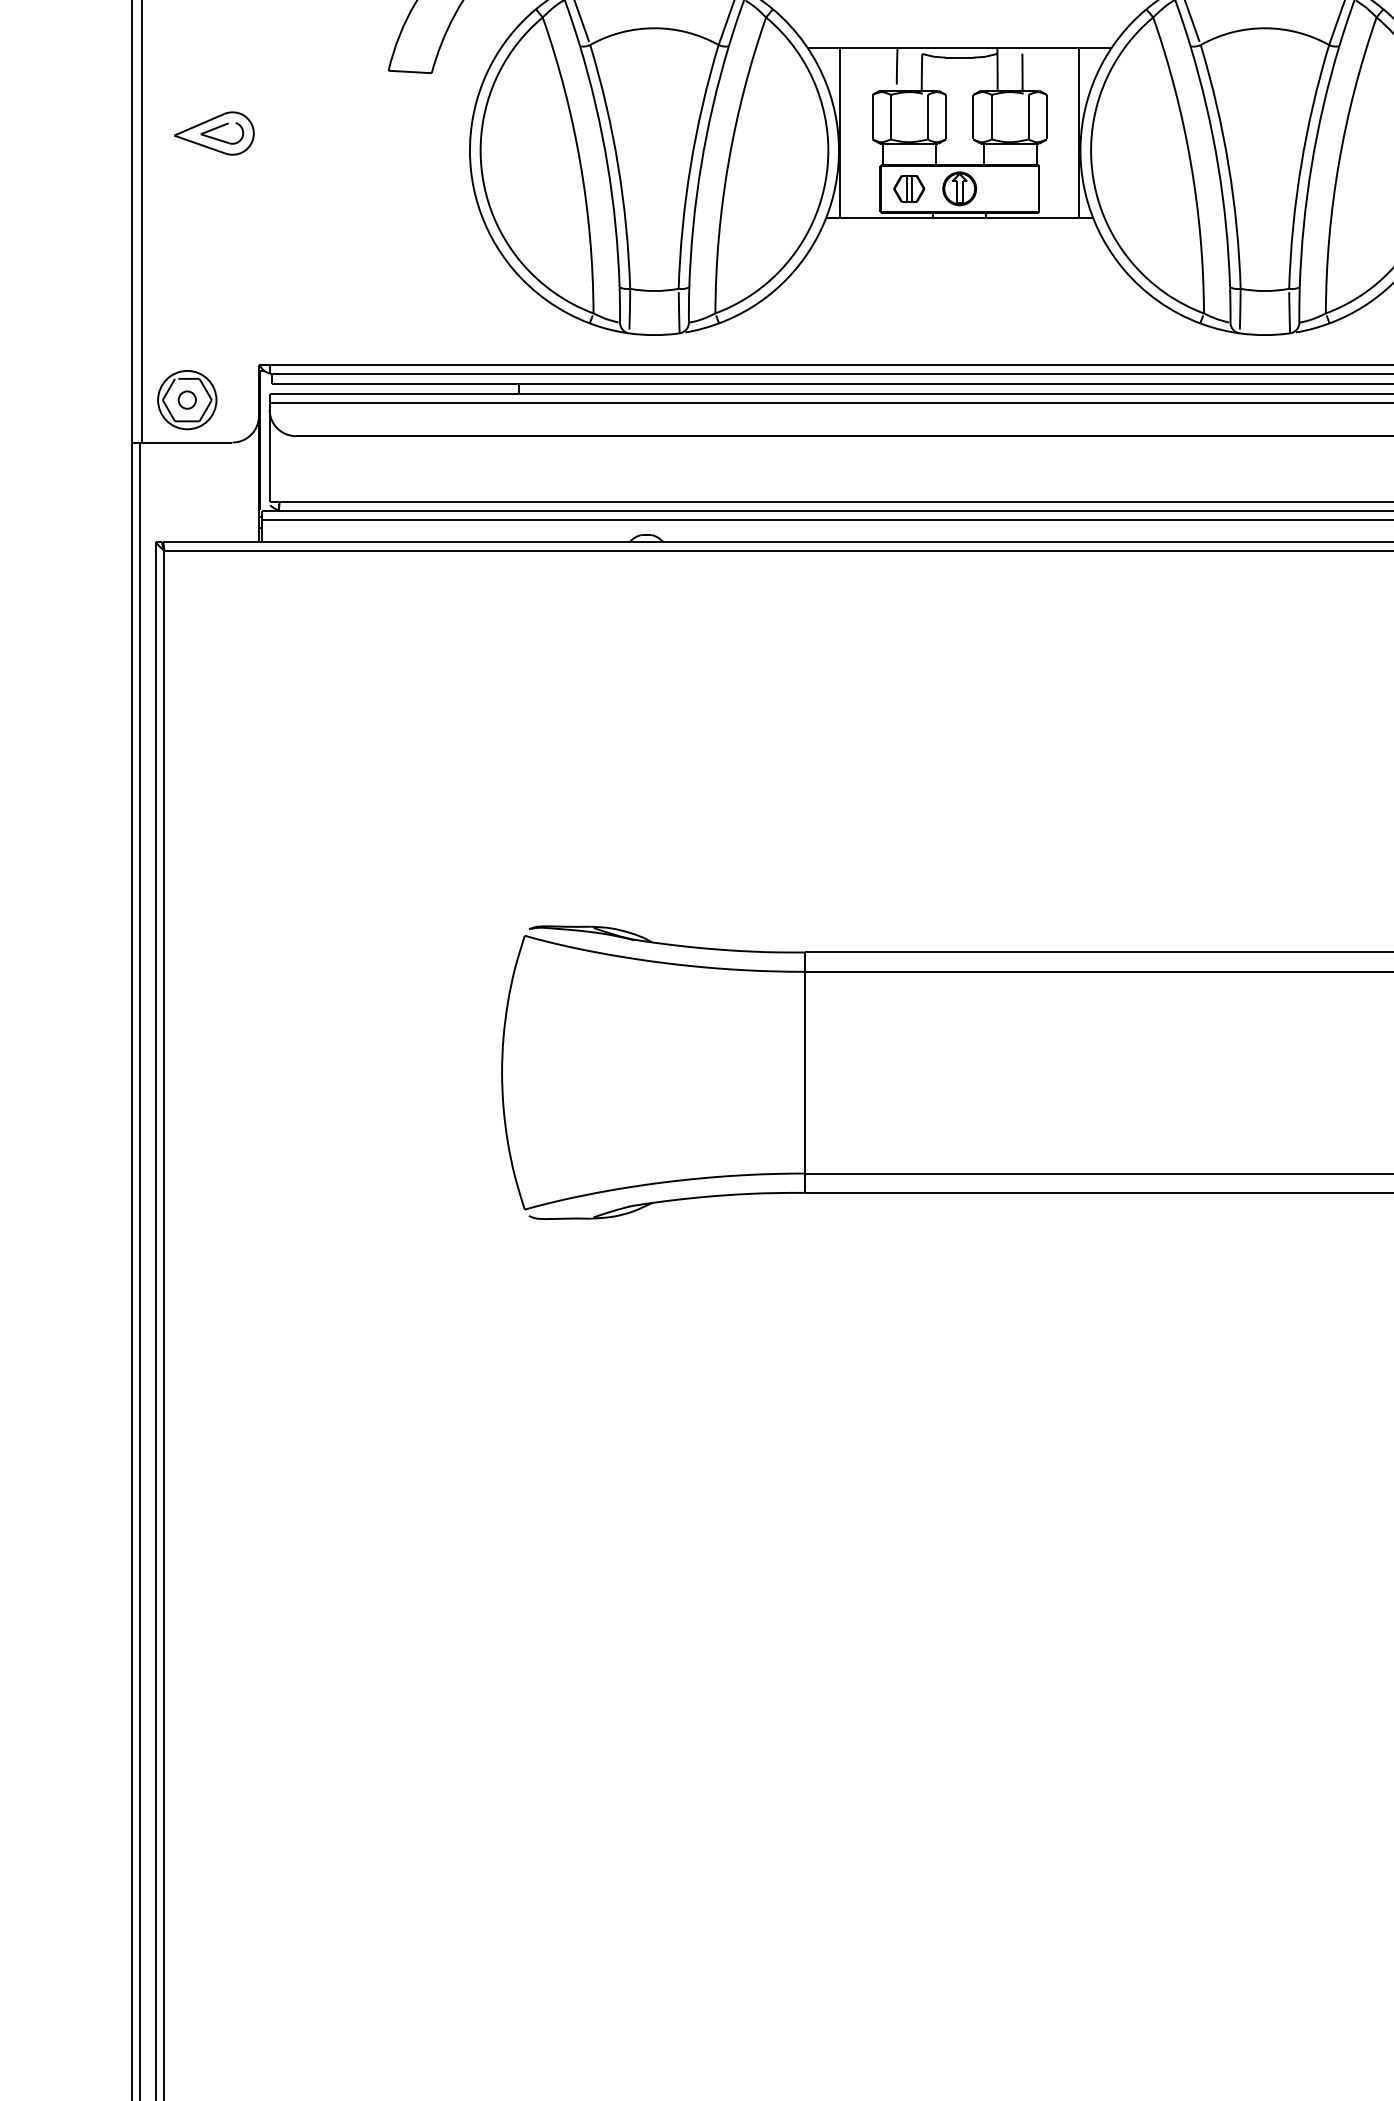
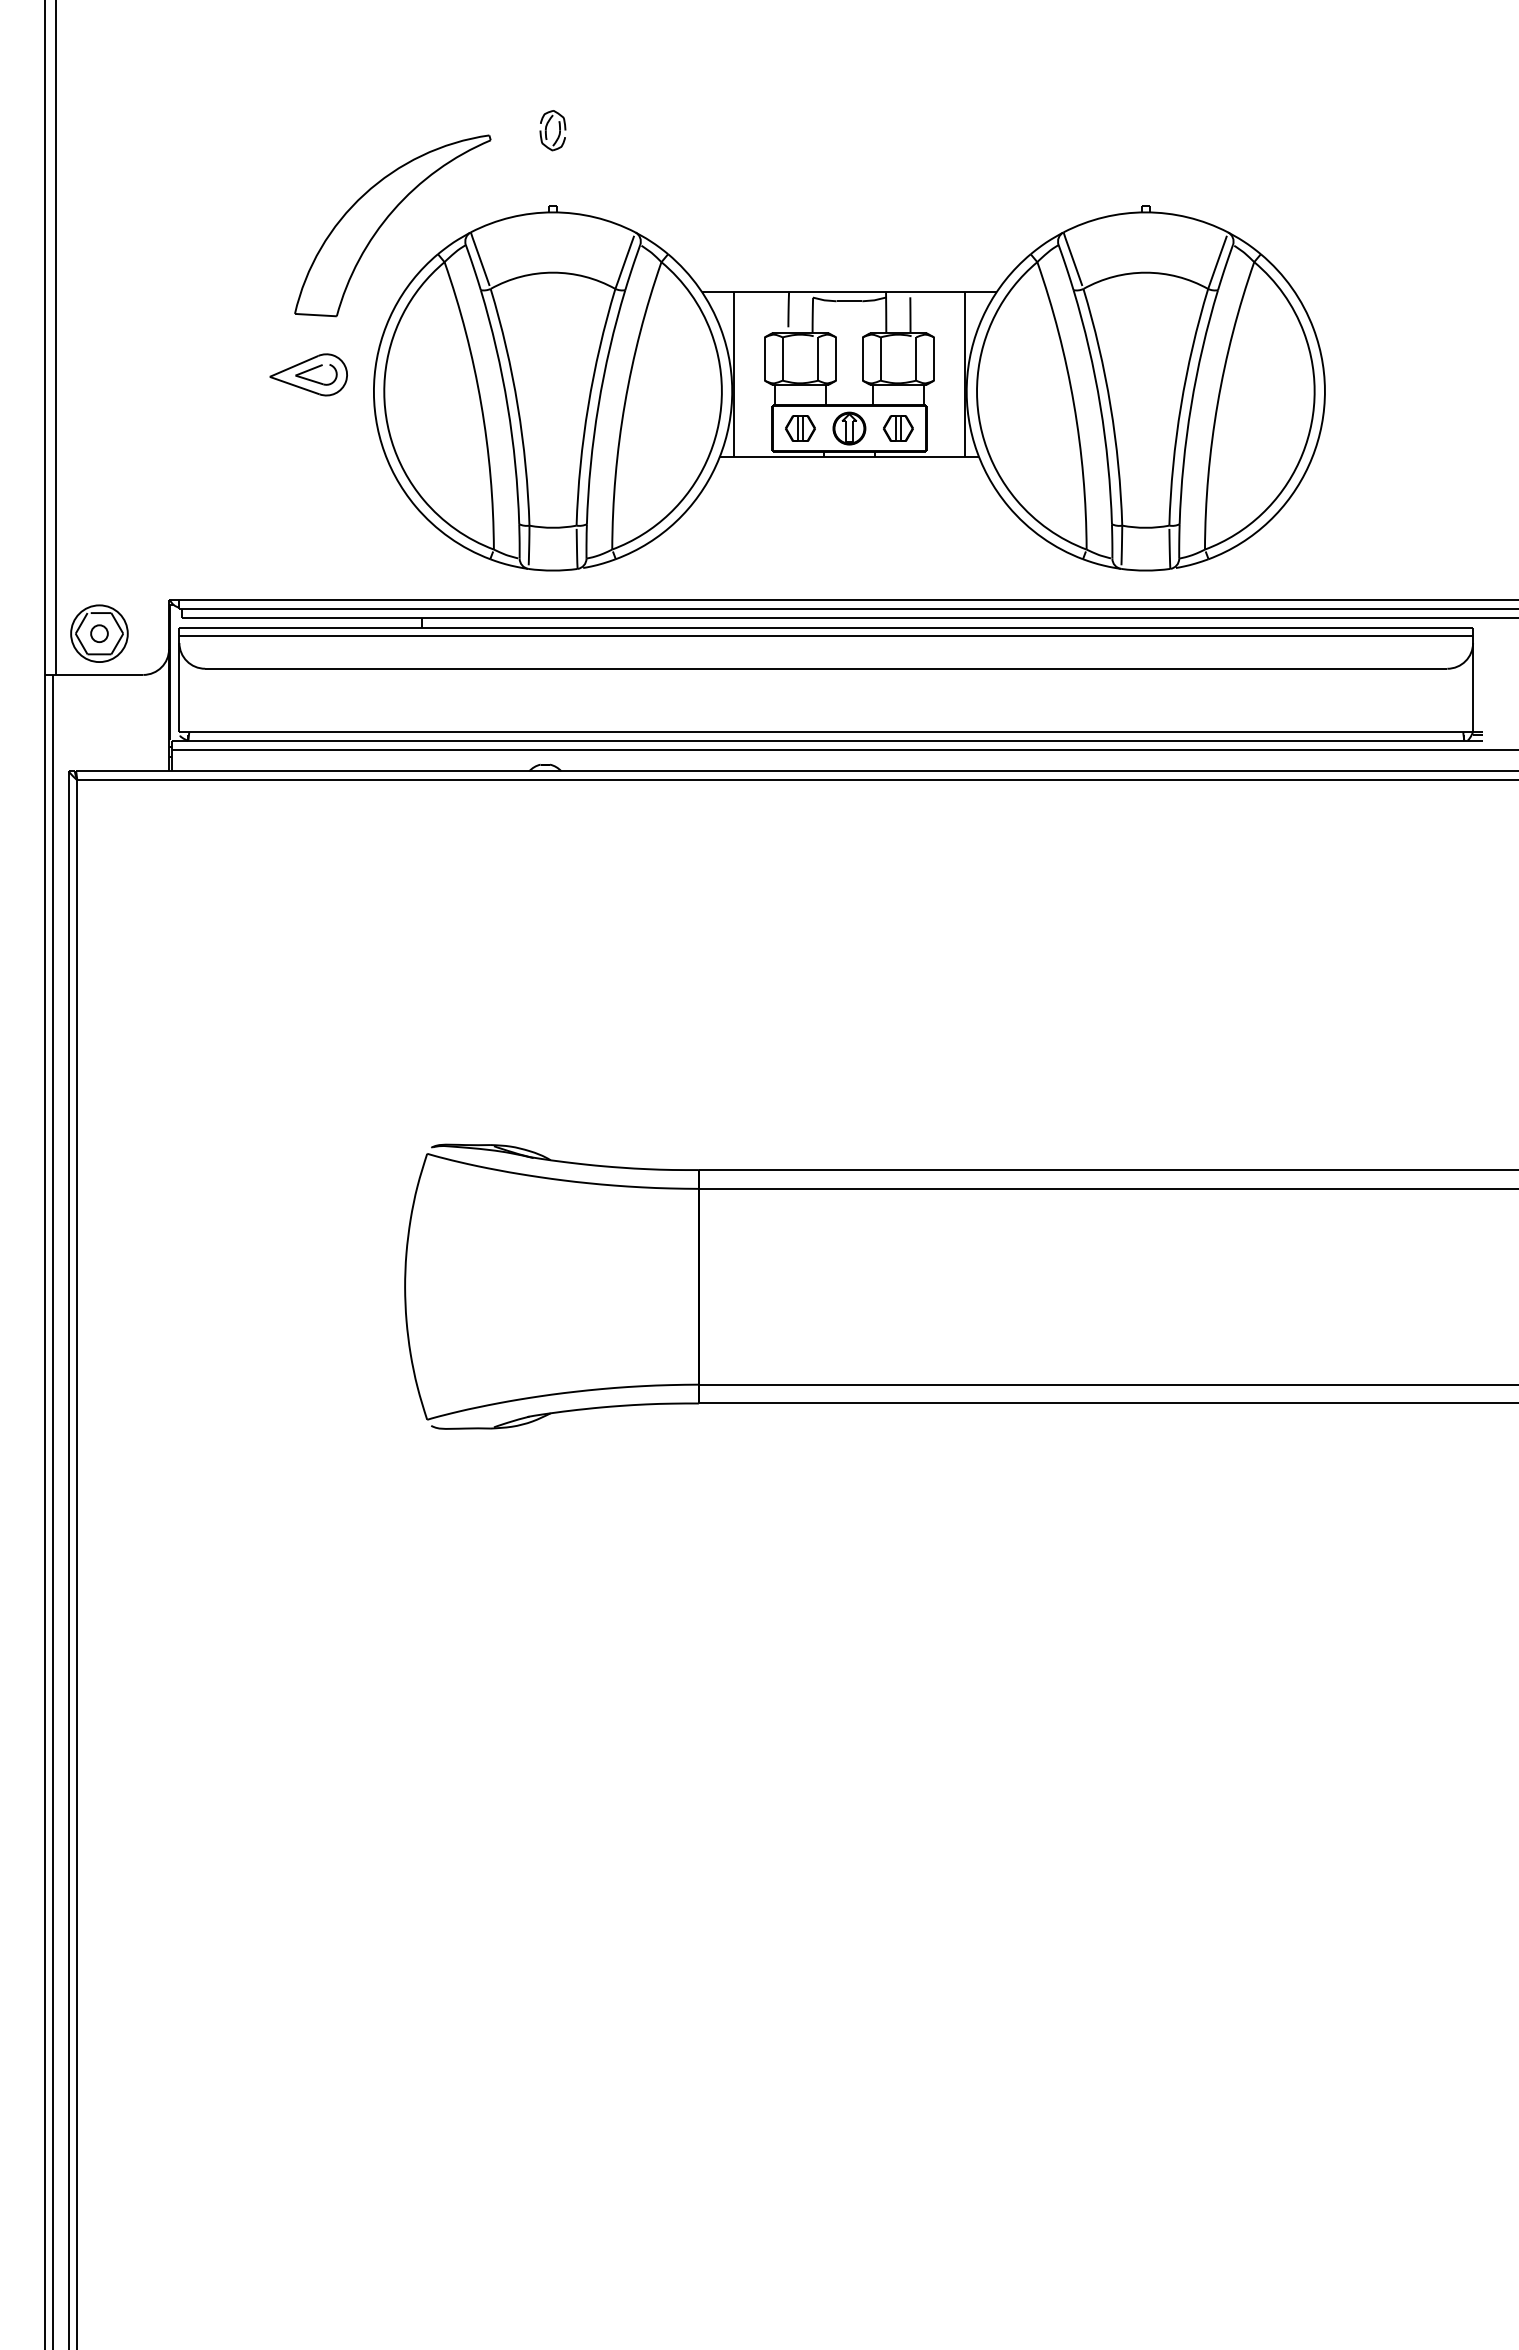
part: (214, 133) -> (308, 374), moved
part: (1010, 188) -> (898, 428), added

